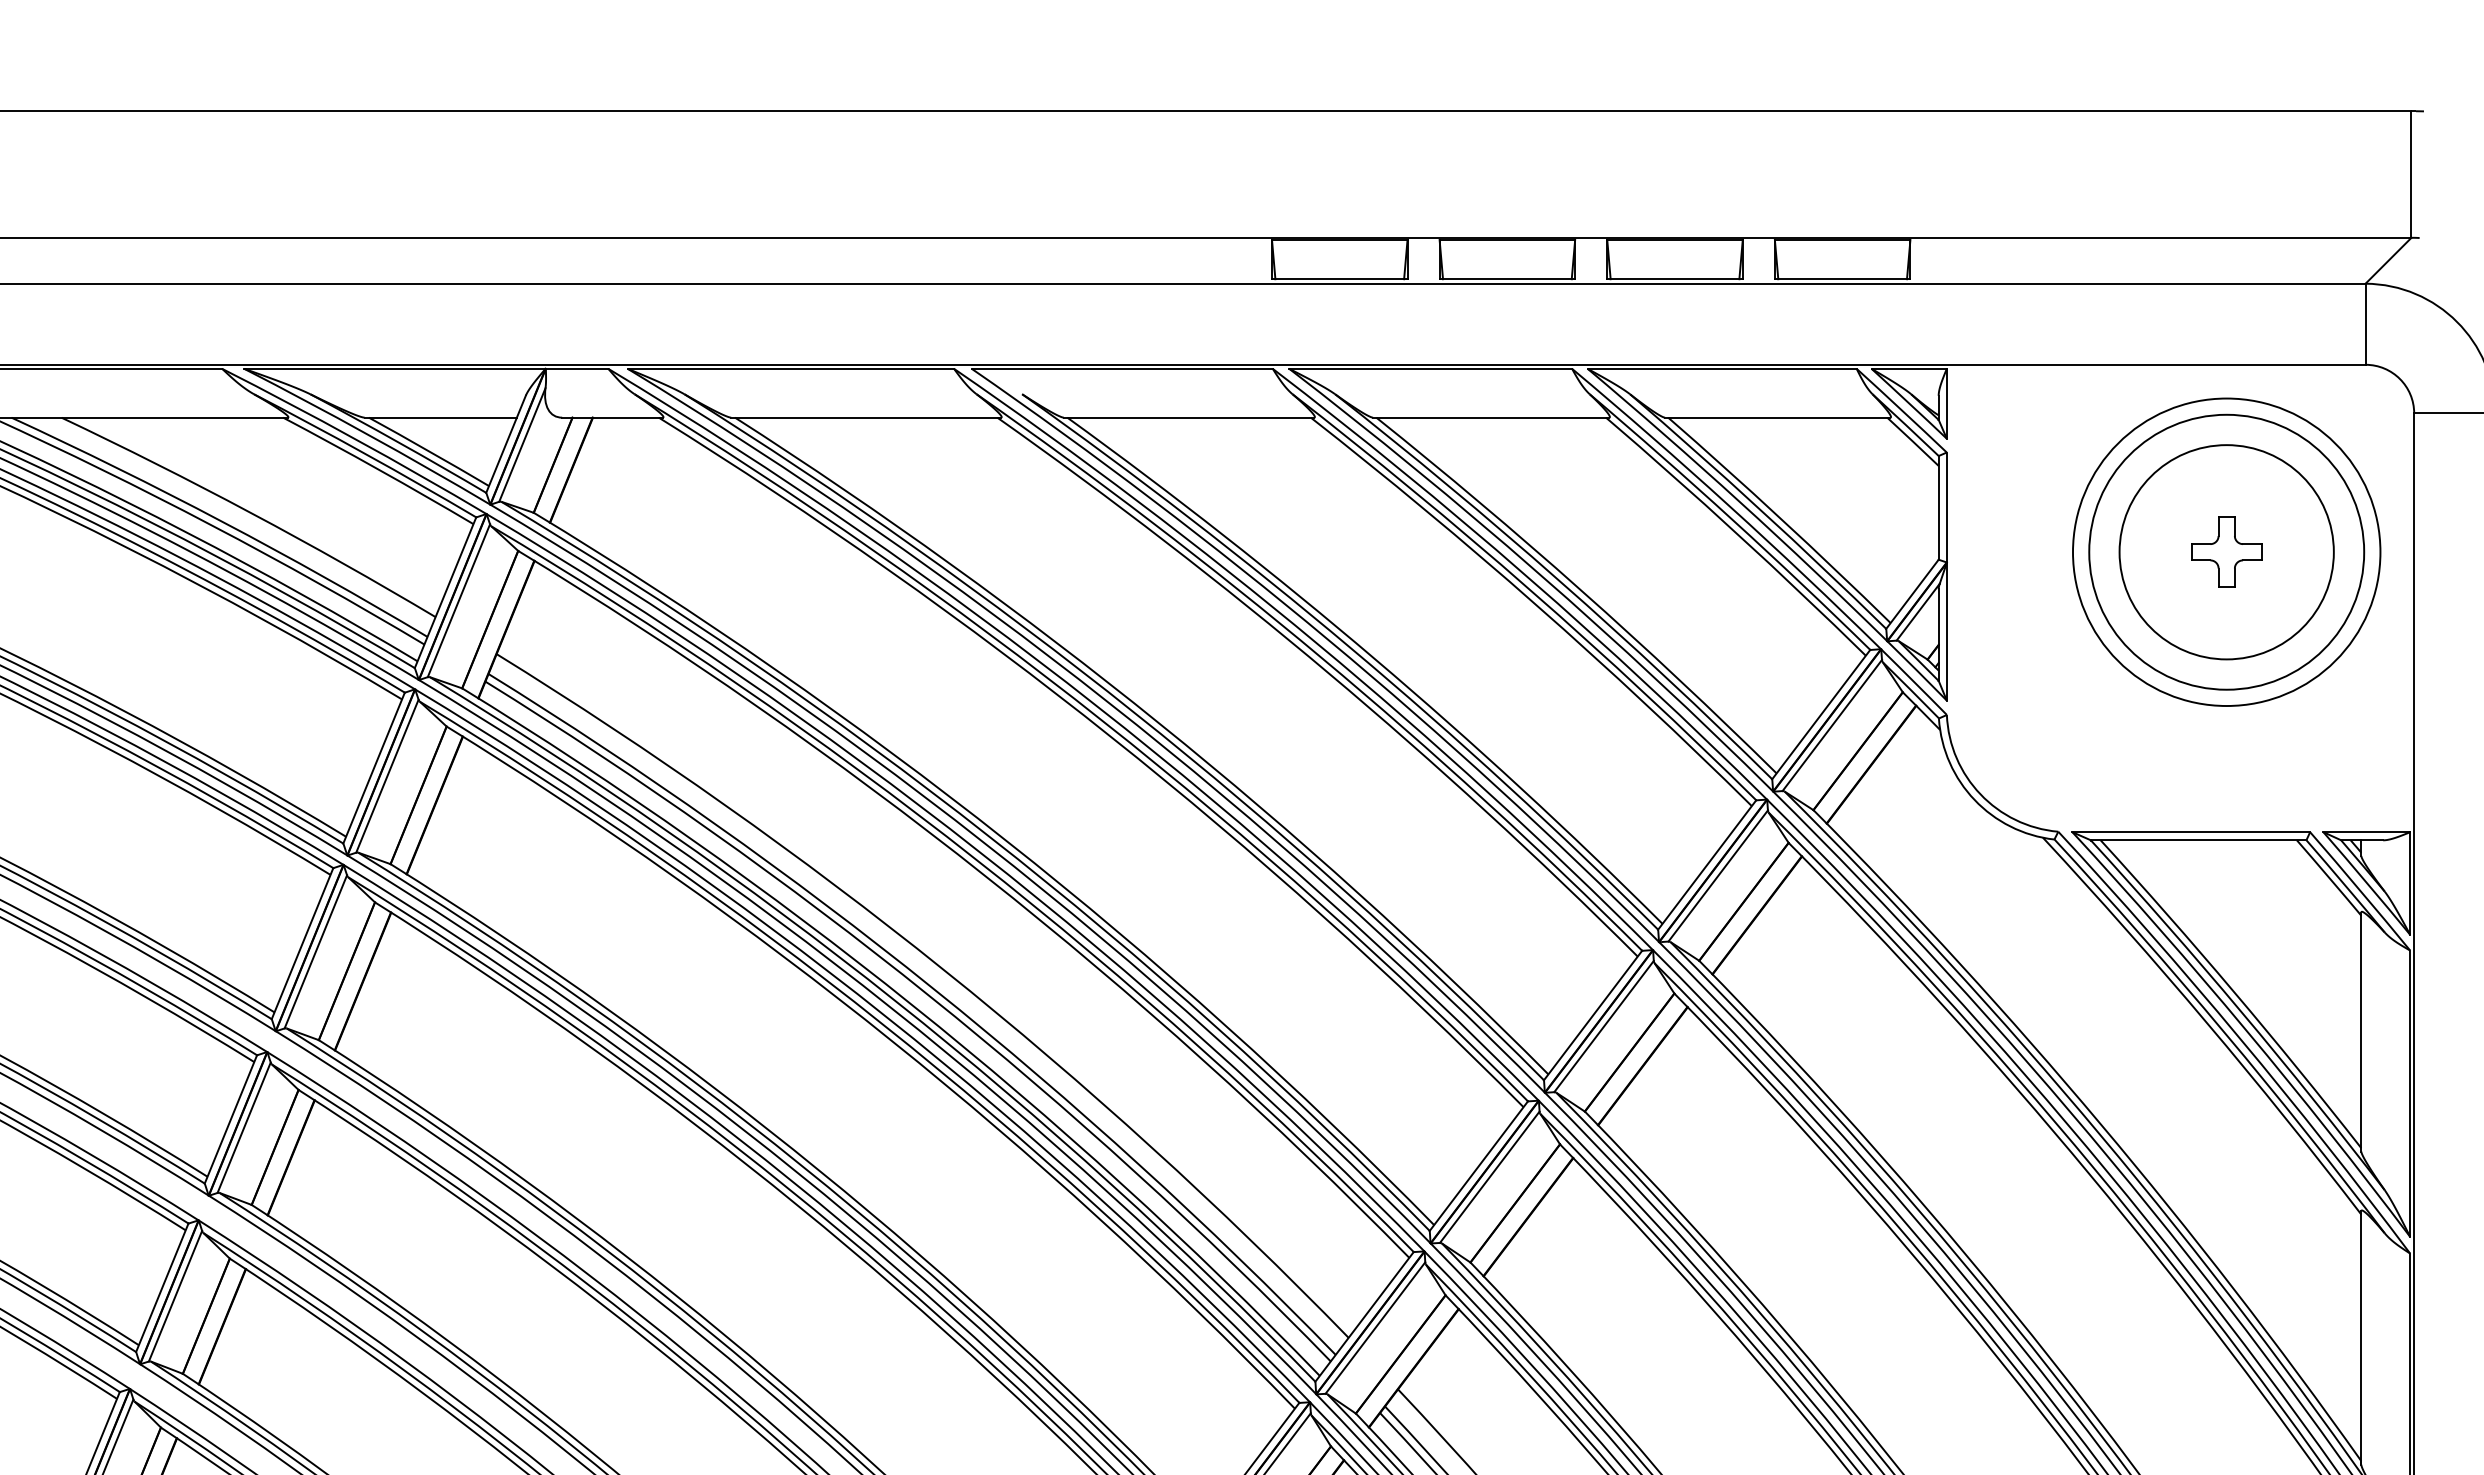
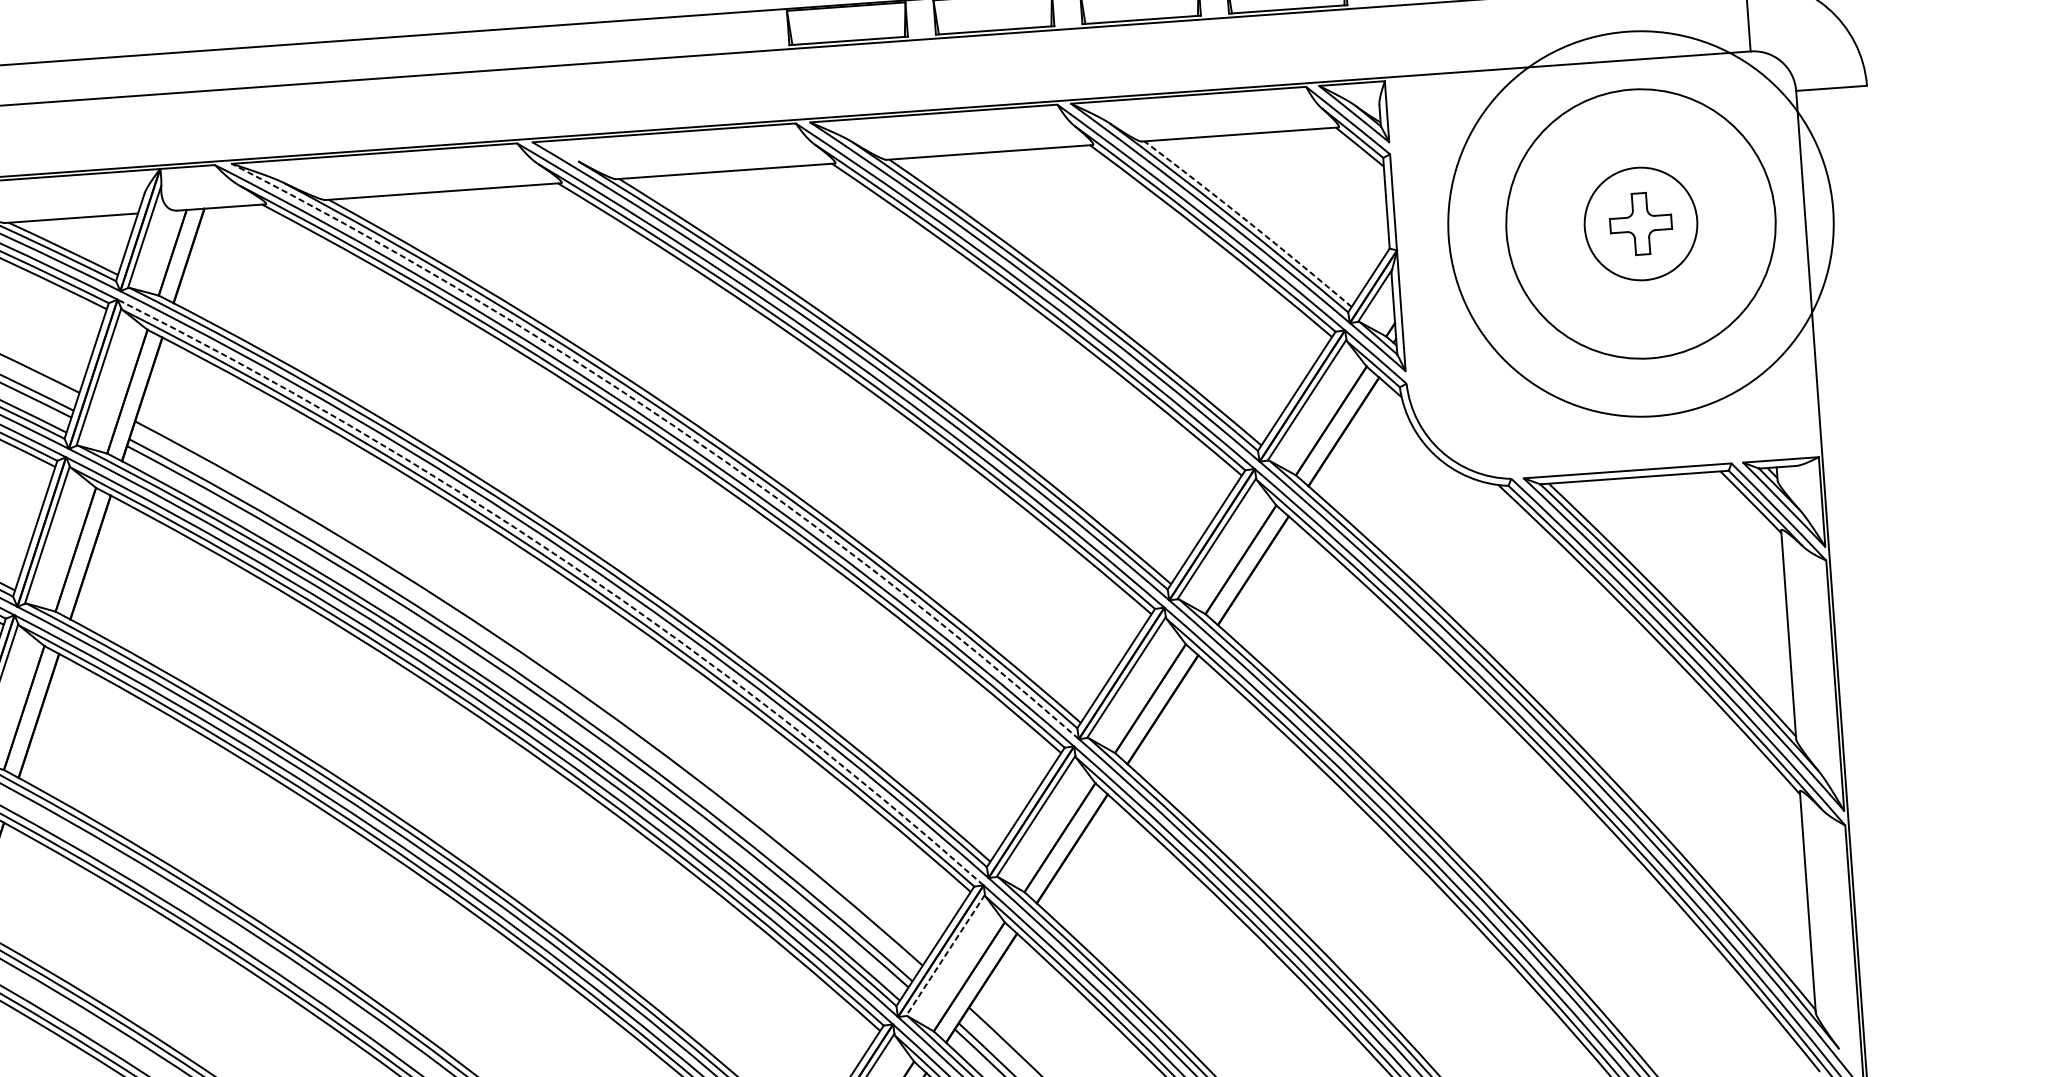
arc: (1780, 518) -> (1248, 222), solid -> dashed
circle: (2226, 551) -> (1640, 223), size x1.6
circle: (2226, 552) -> (1640, 224), size x0.6
arc: (1108, 702) -> (673, 425), solid -> dashed
arc: (979, 852) -> (569, 564), solid -> dashed
line: (1375, 1328) -> (945, 955), solid -> dashed

